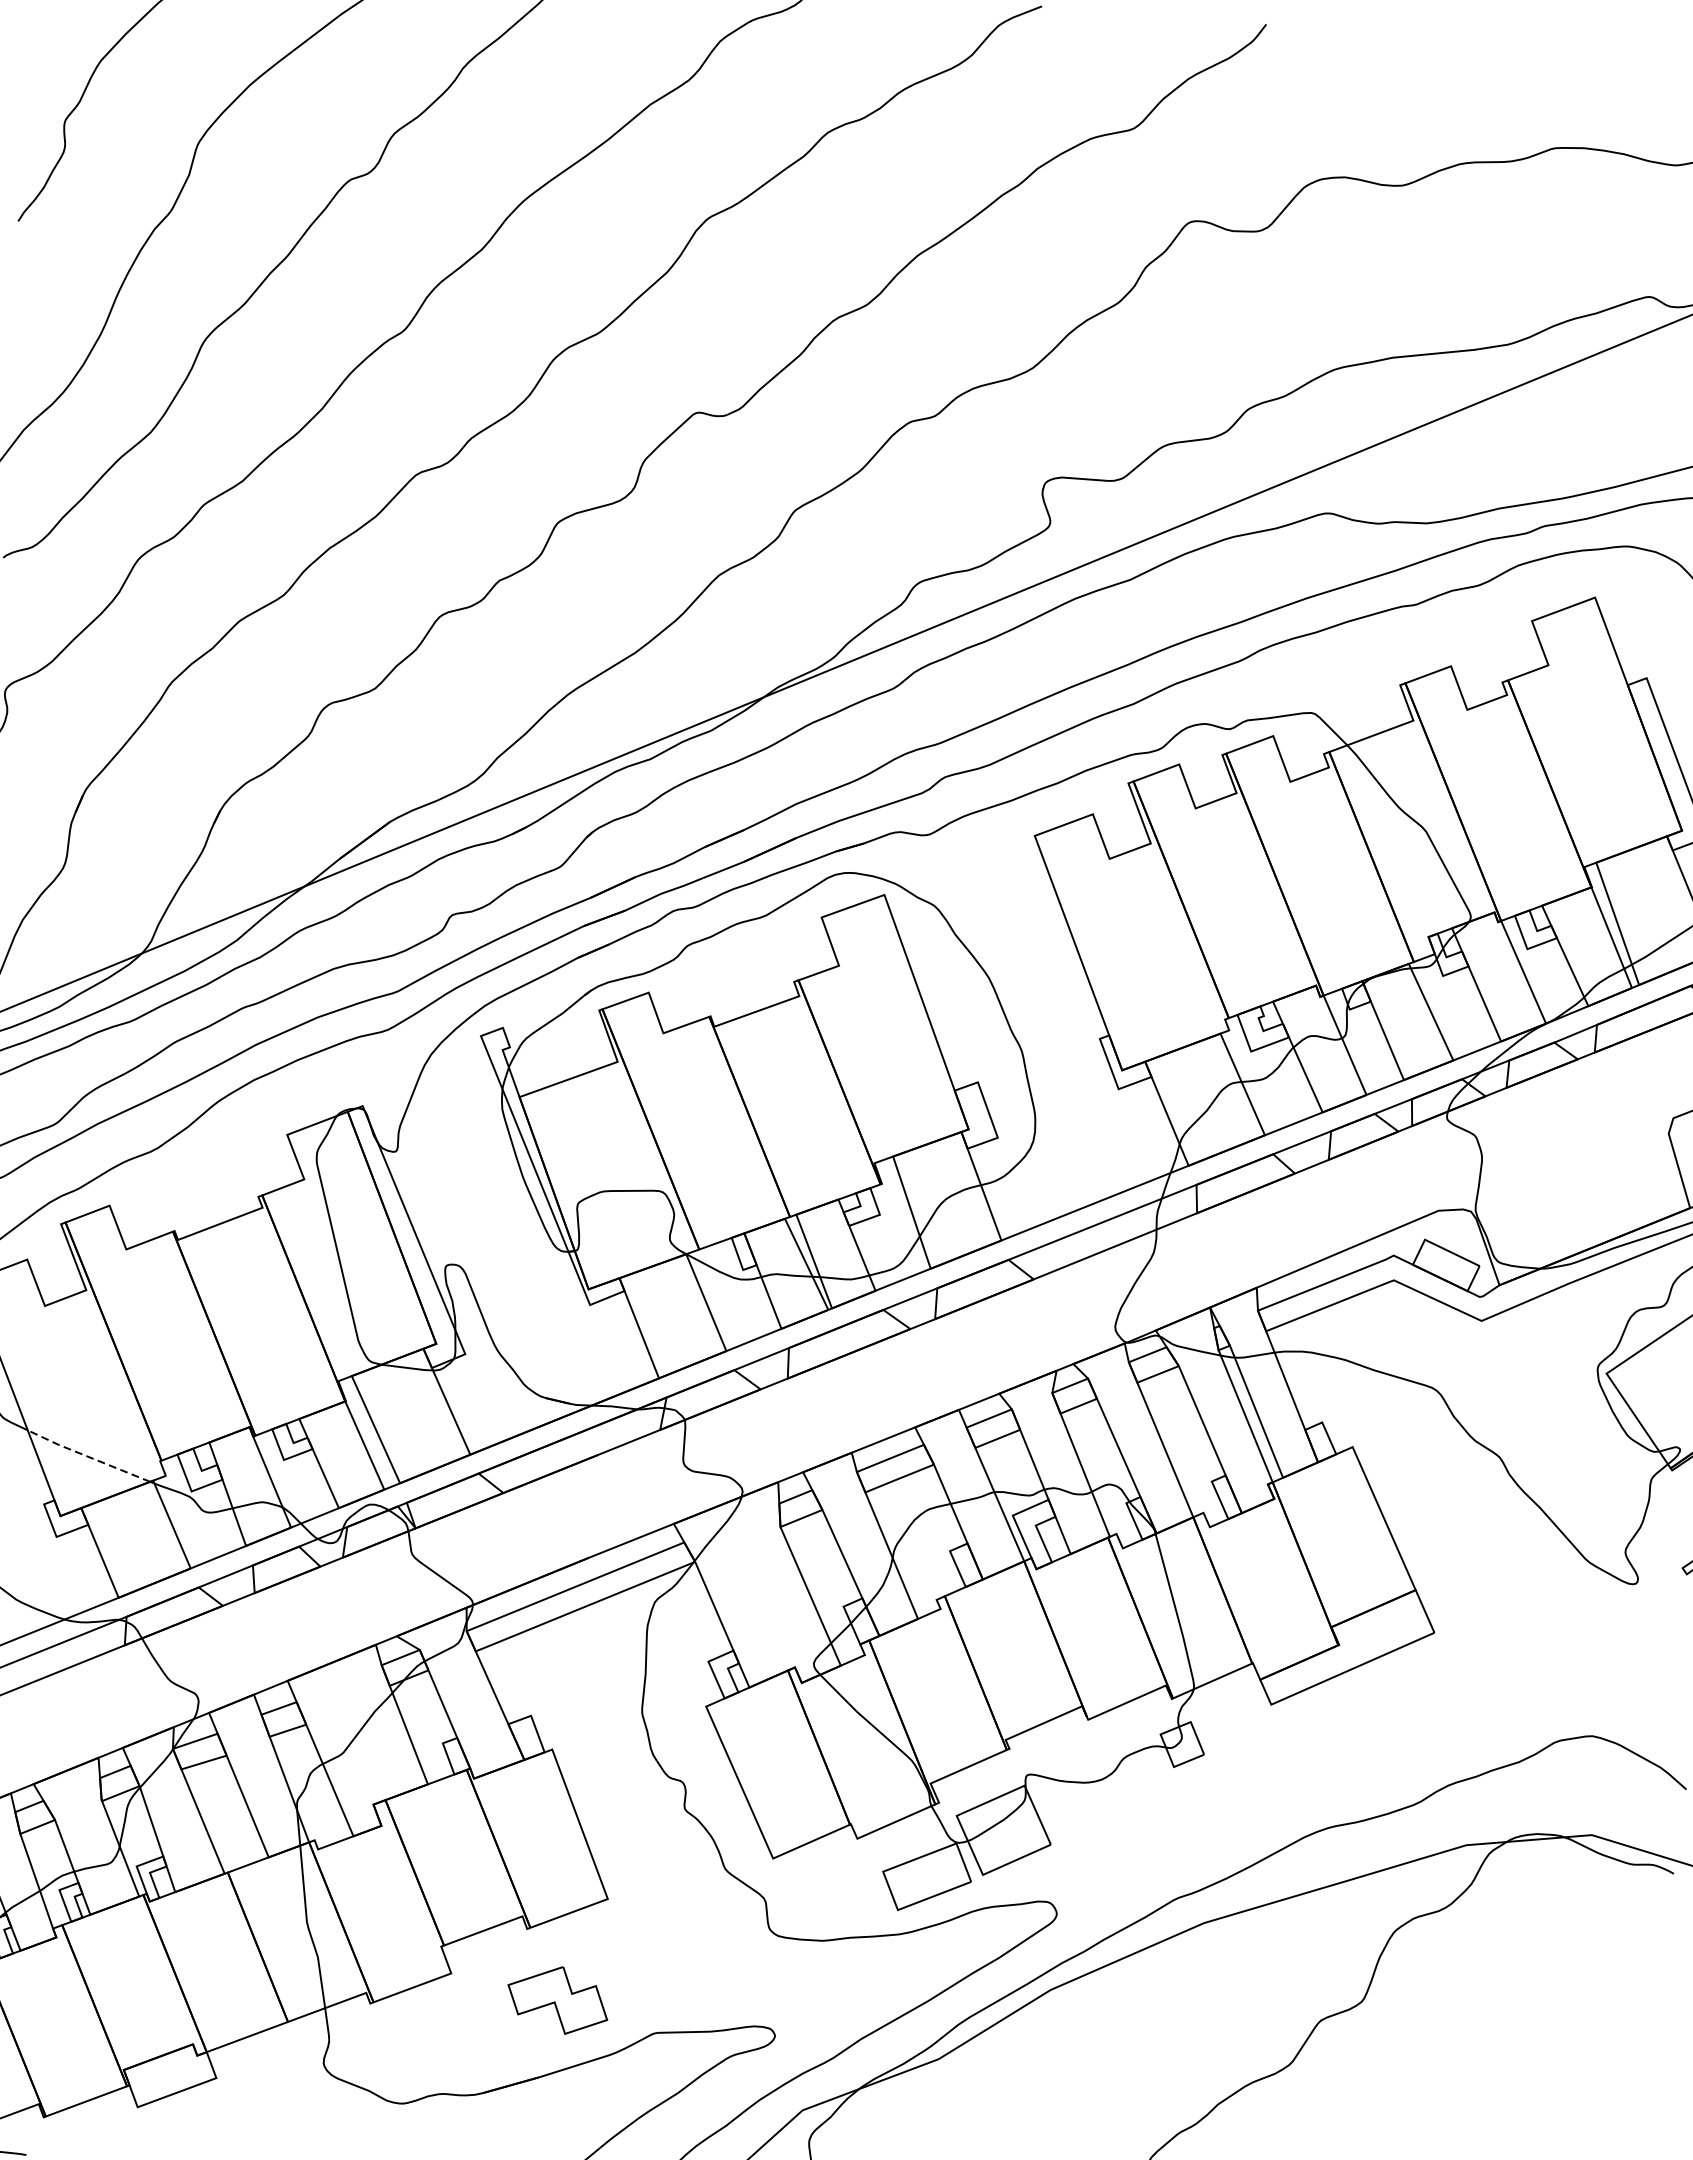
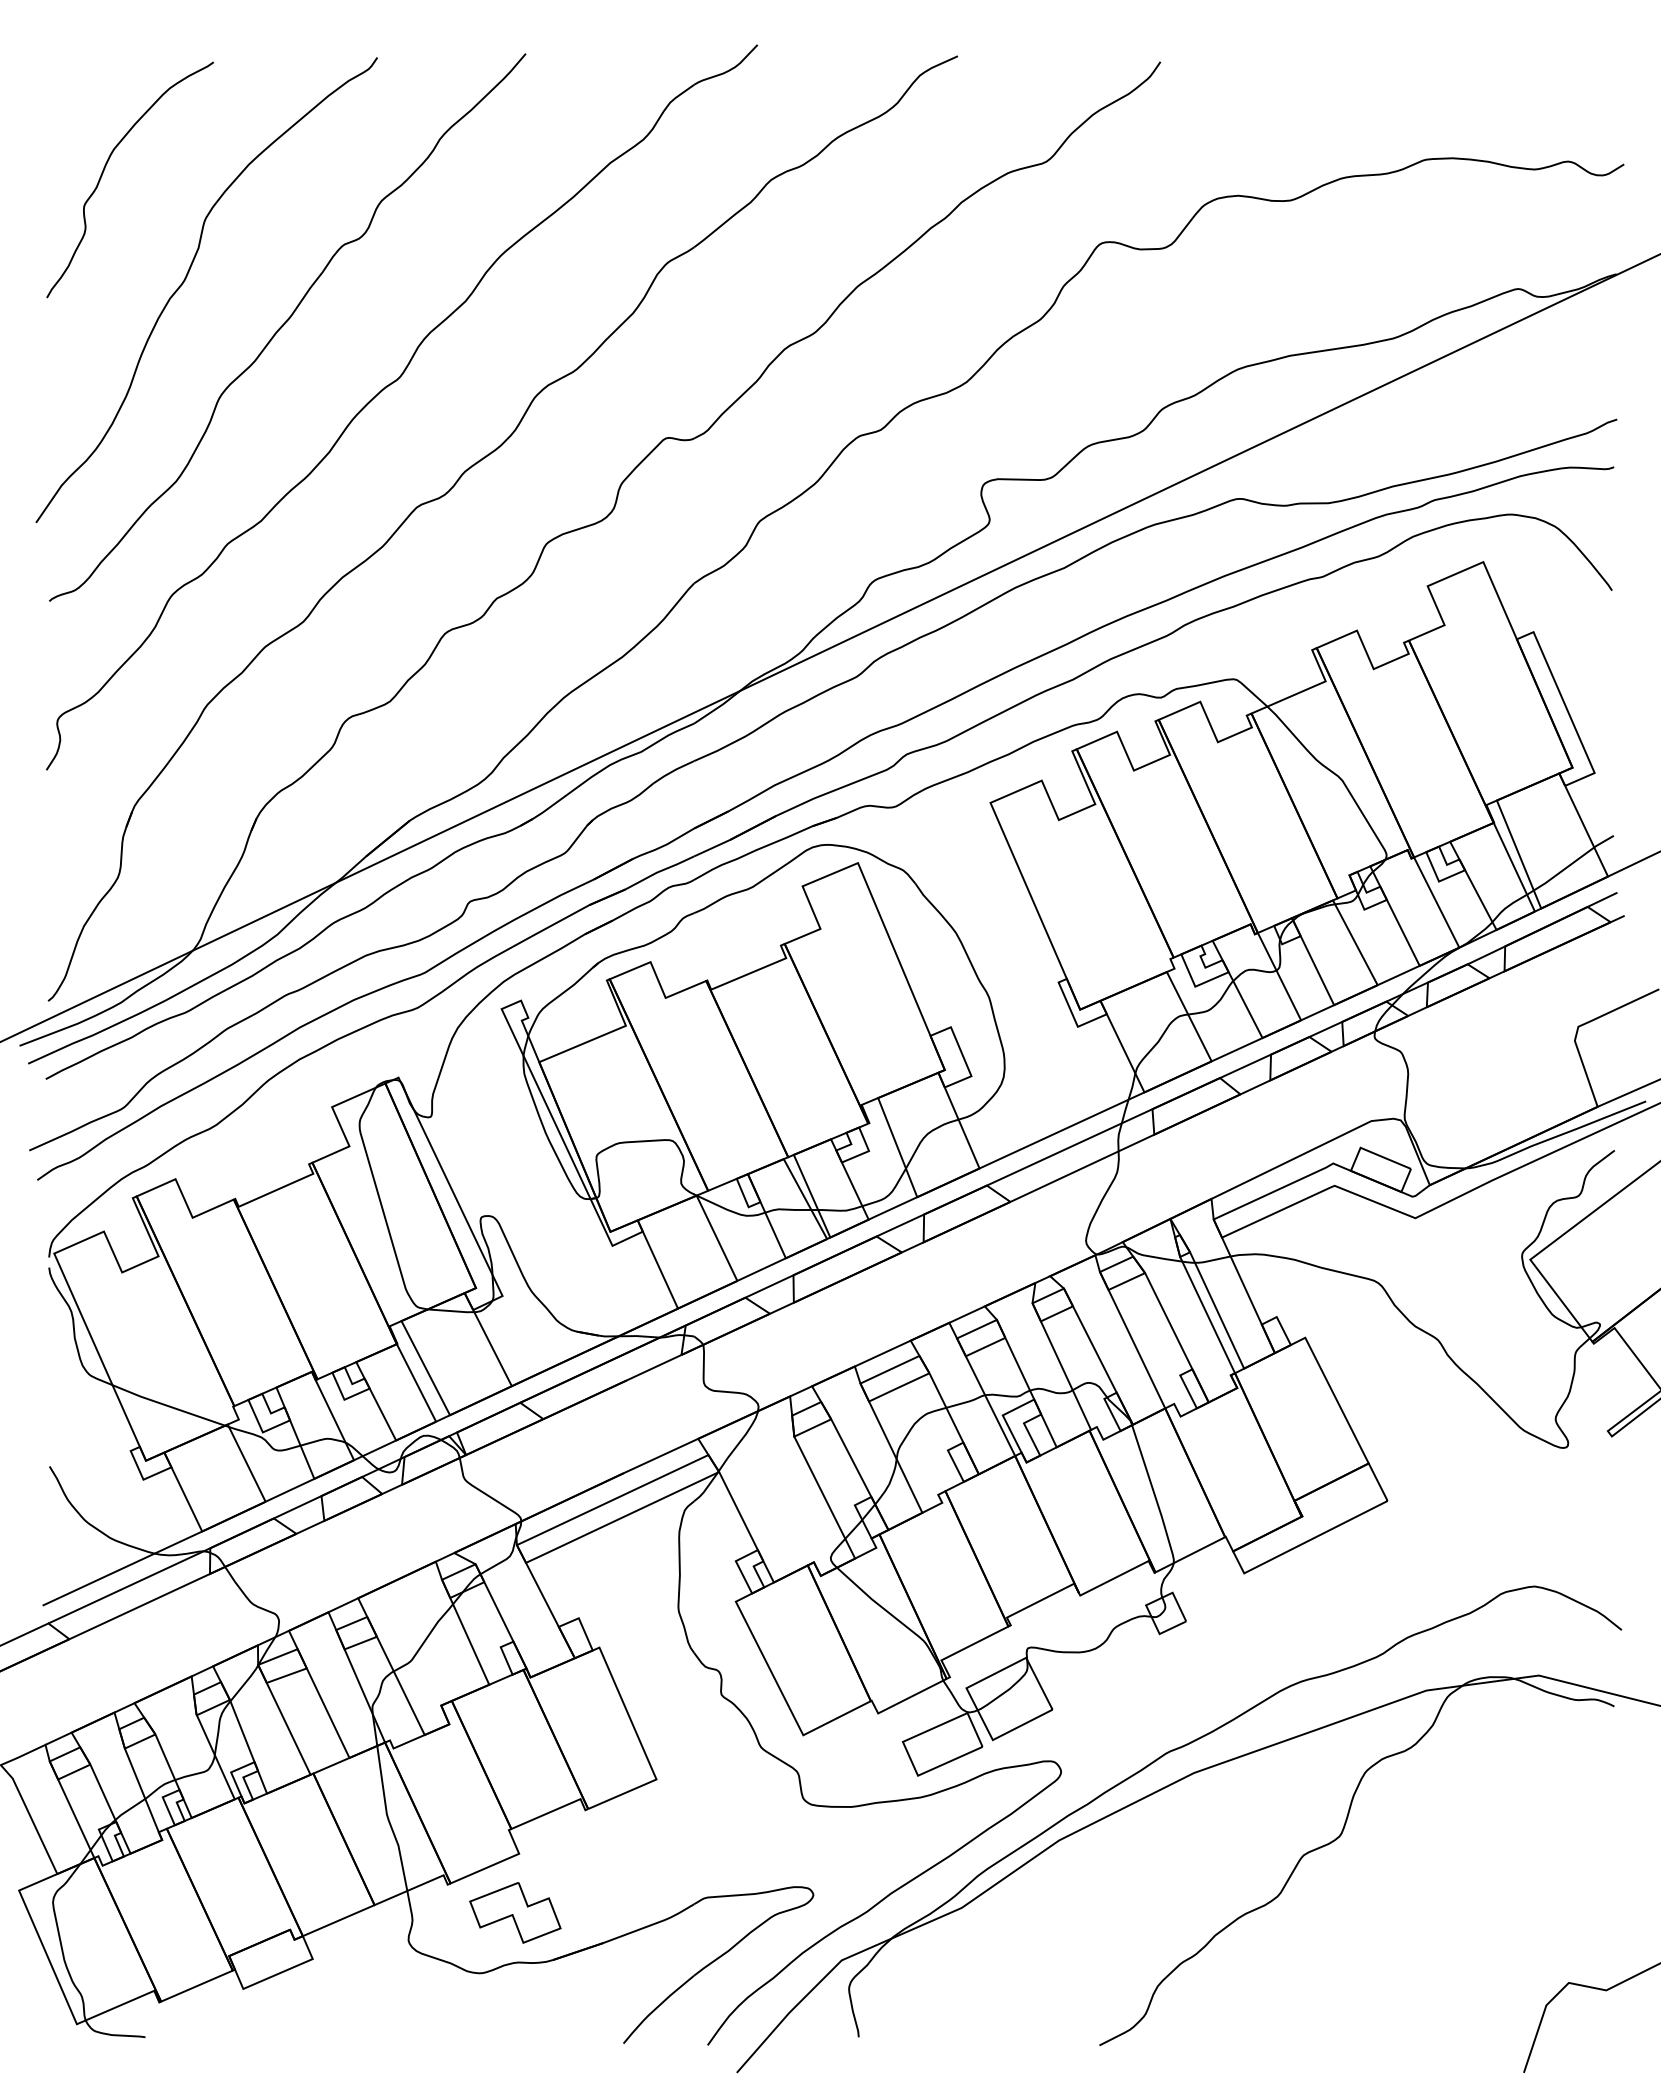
line: (87, 1456) -> (167, 1405), dashed -> solid
part: (558, 1999) -> (515, 1912), moved

